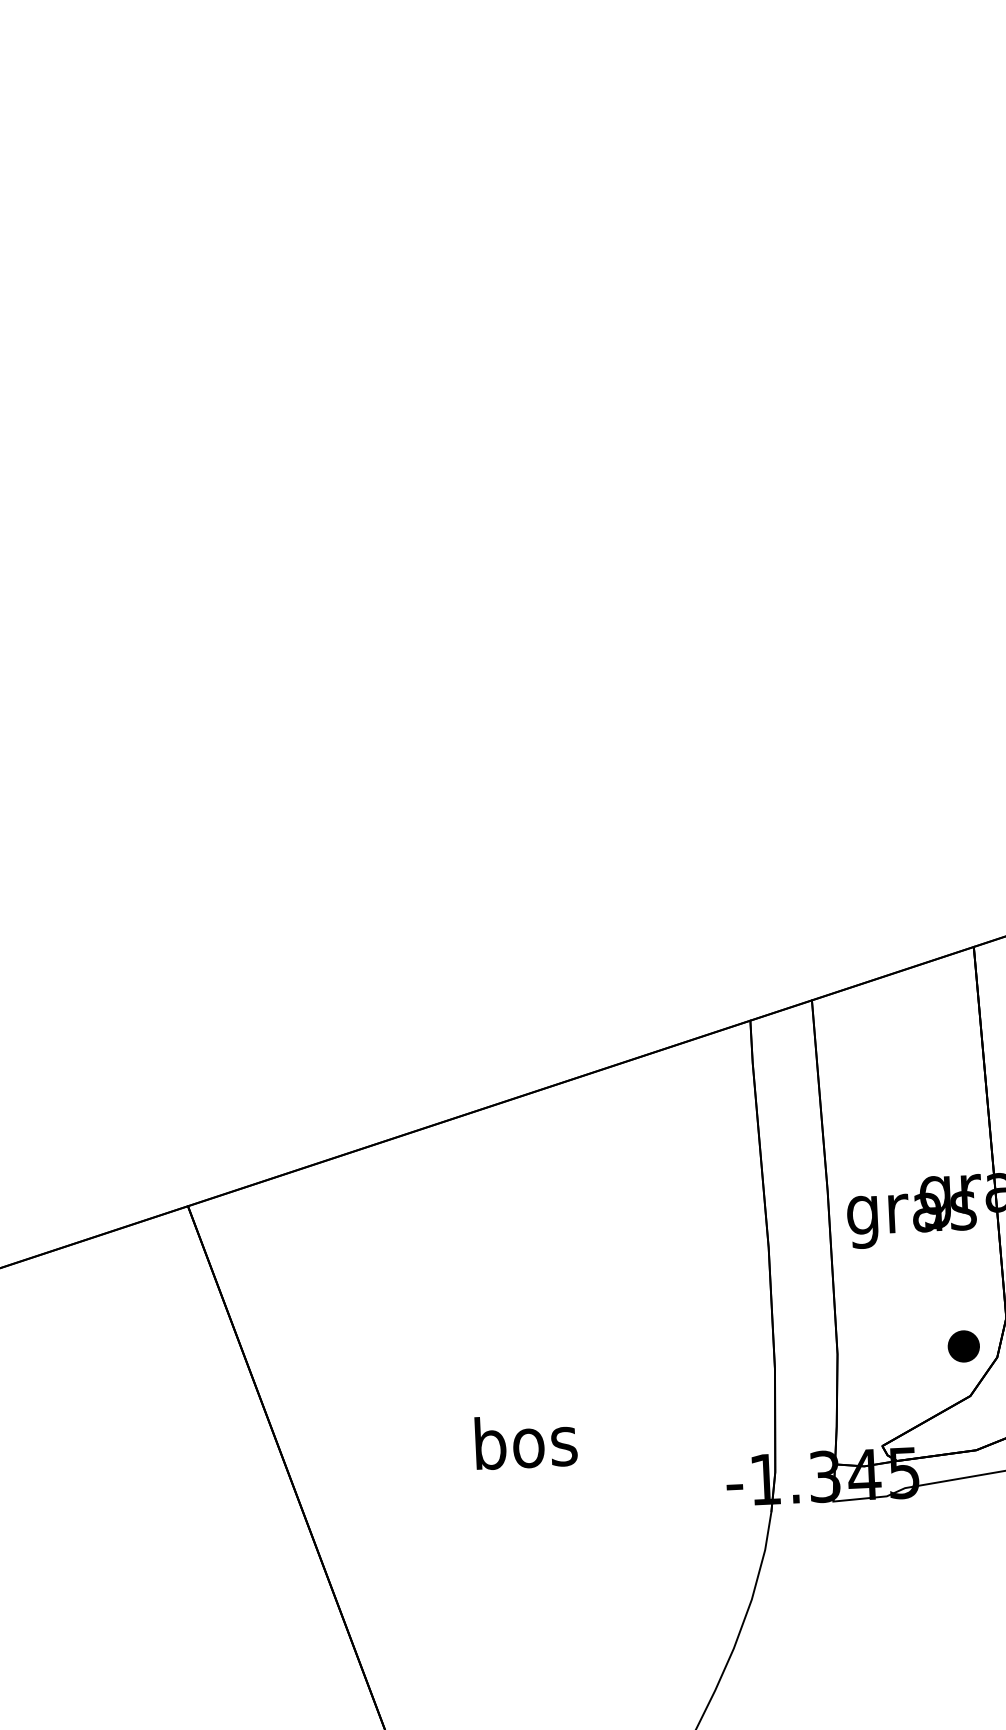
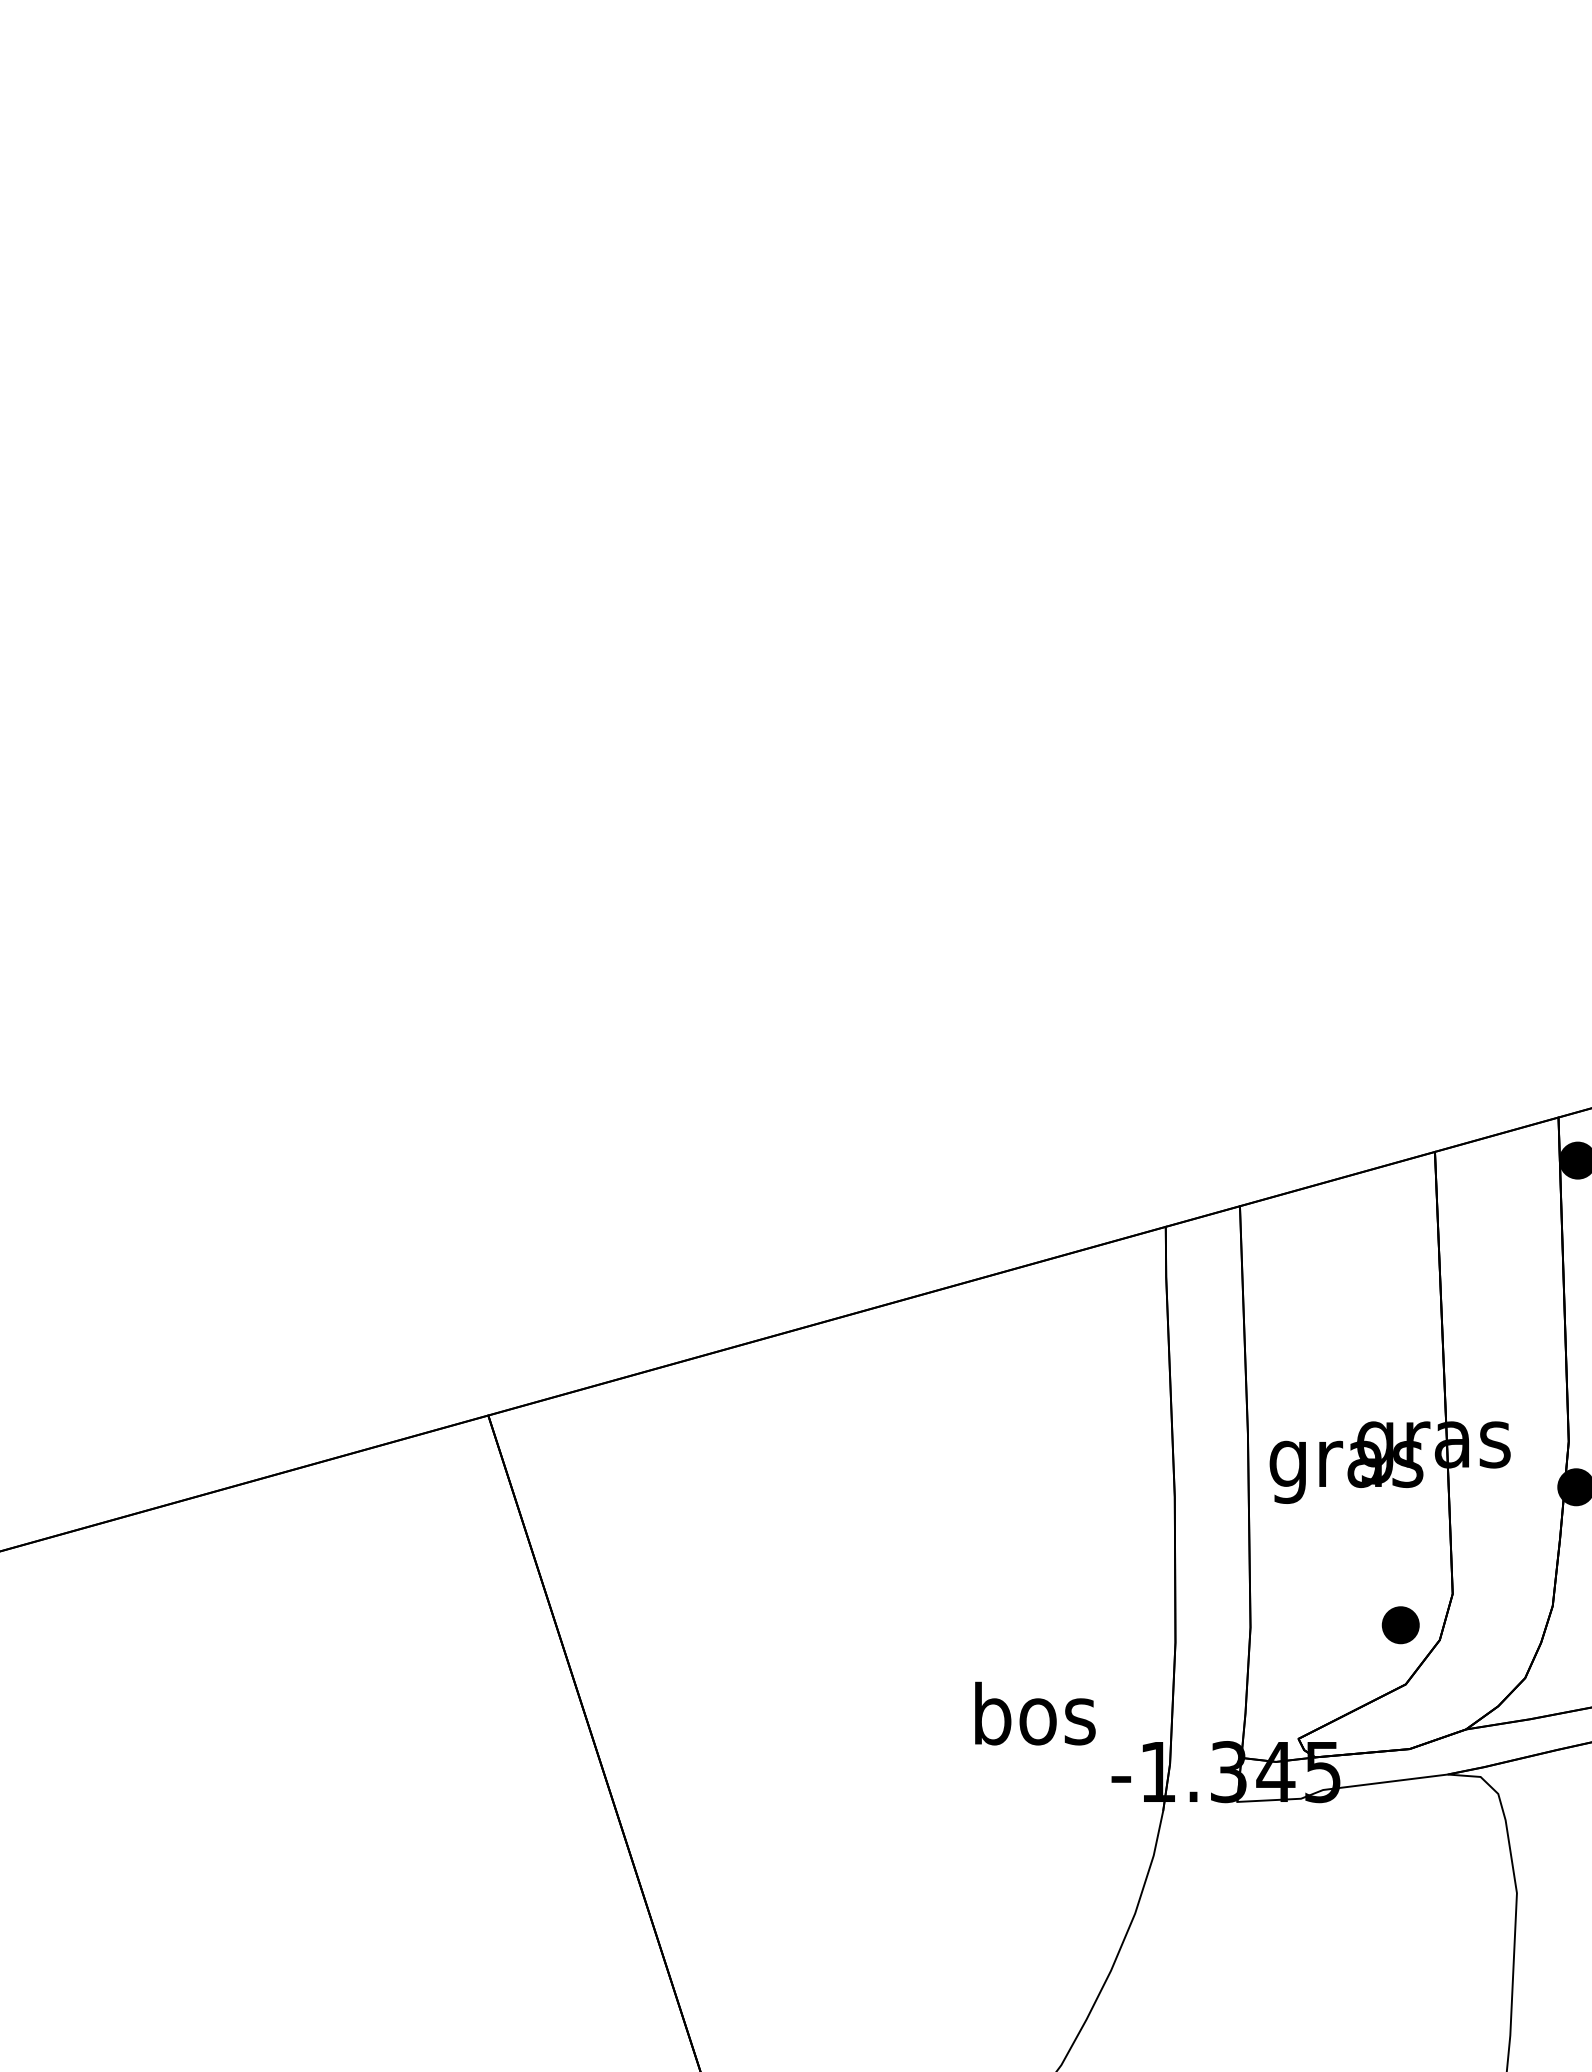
text: (526, 1441) -> (1035, 1713), moved

